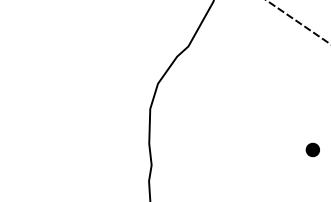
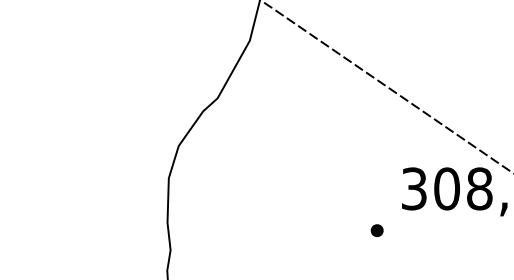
part: (313, 149) -> (377, 230), size x0.7

